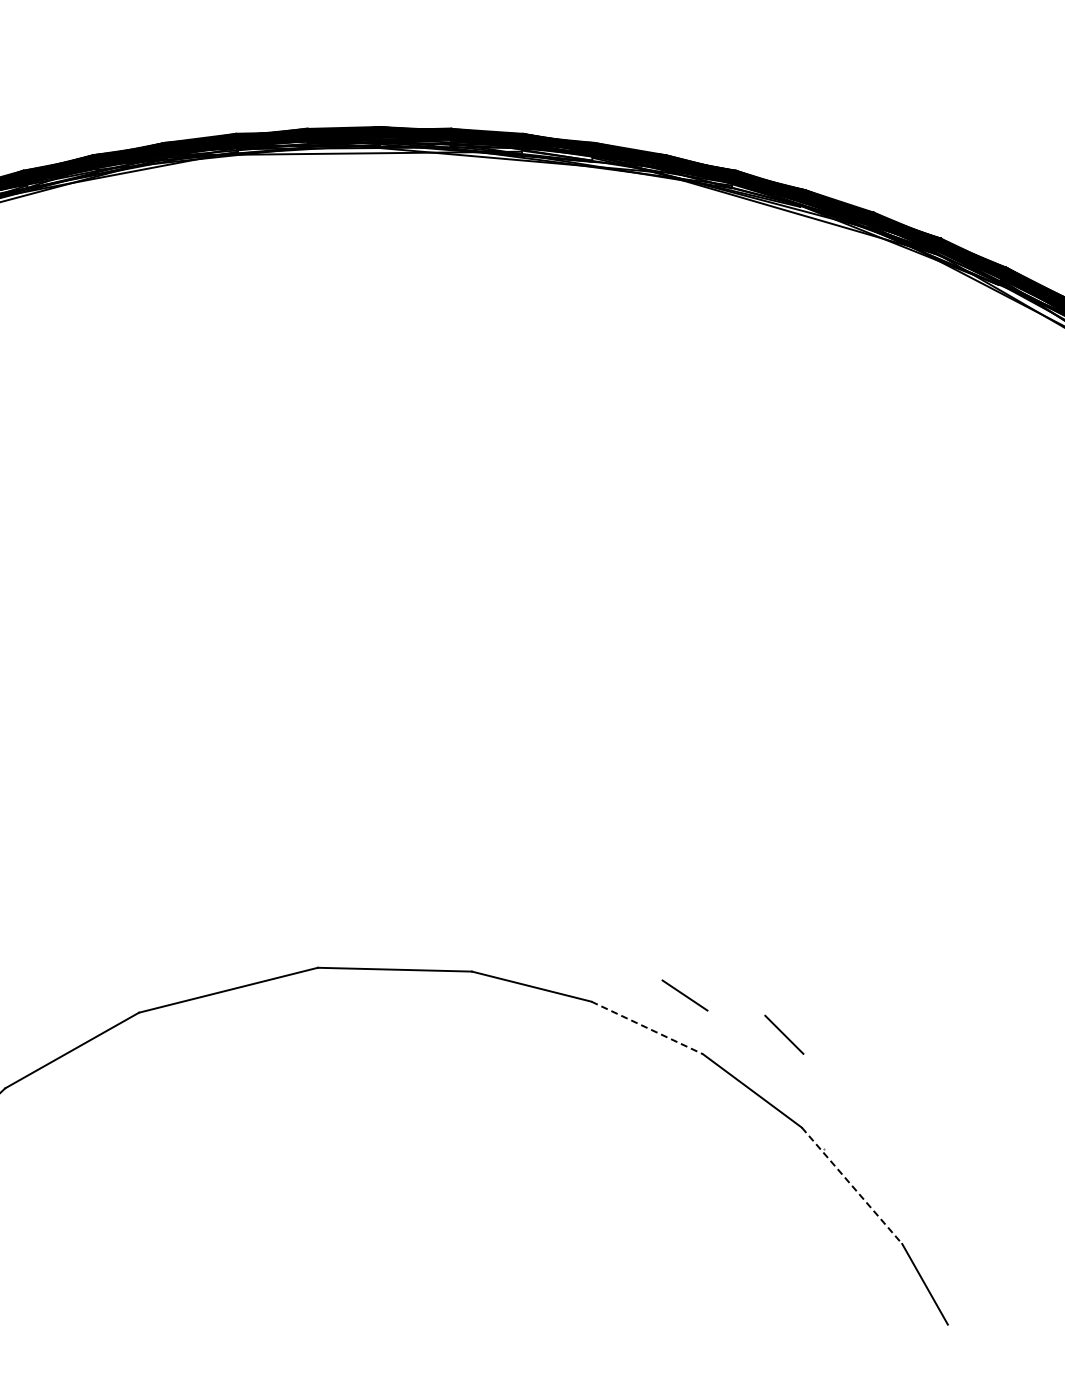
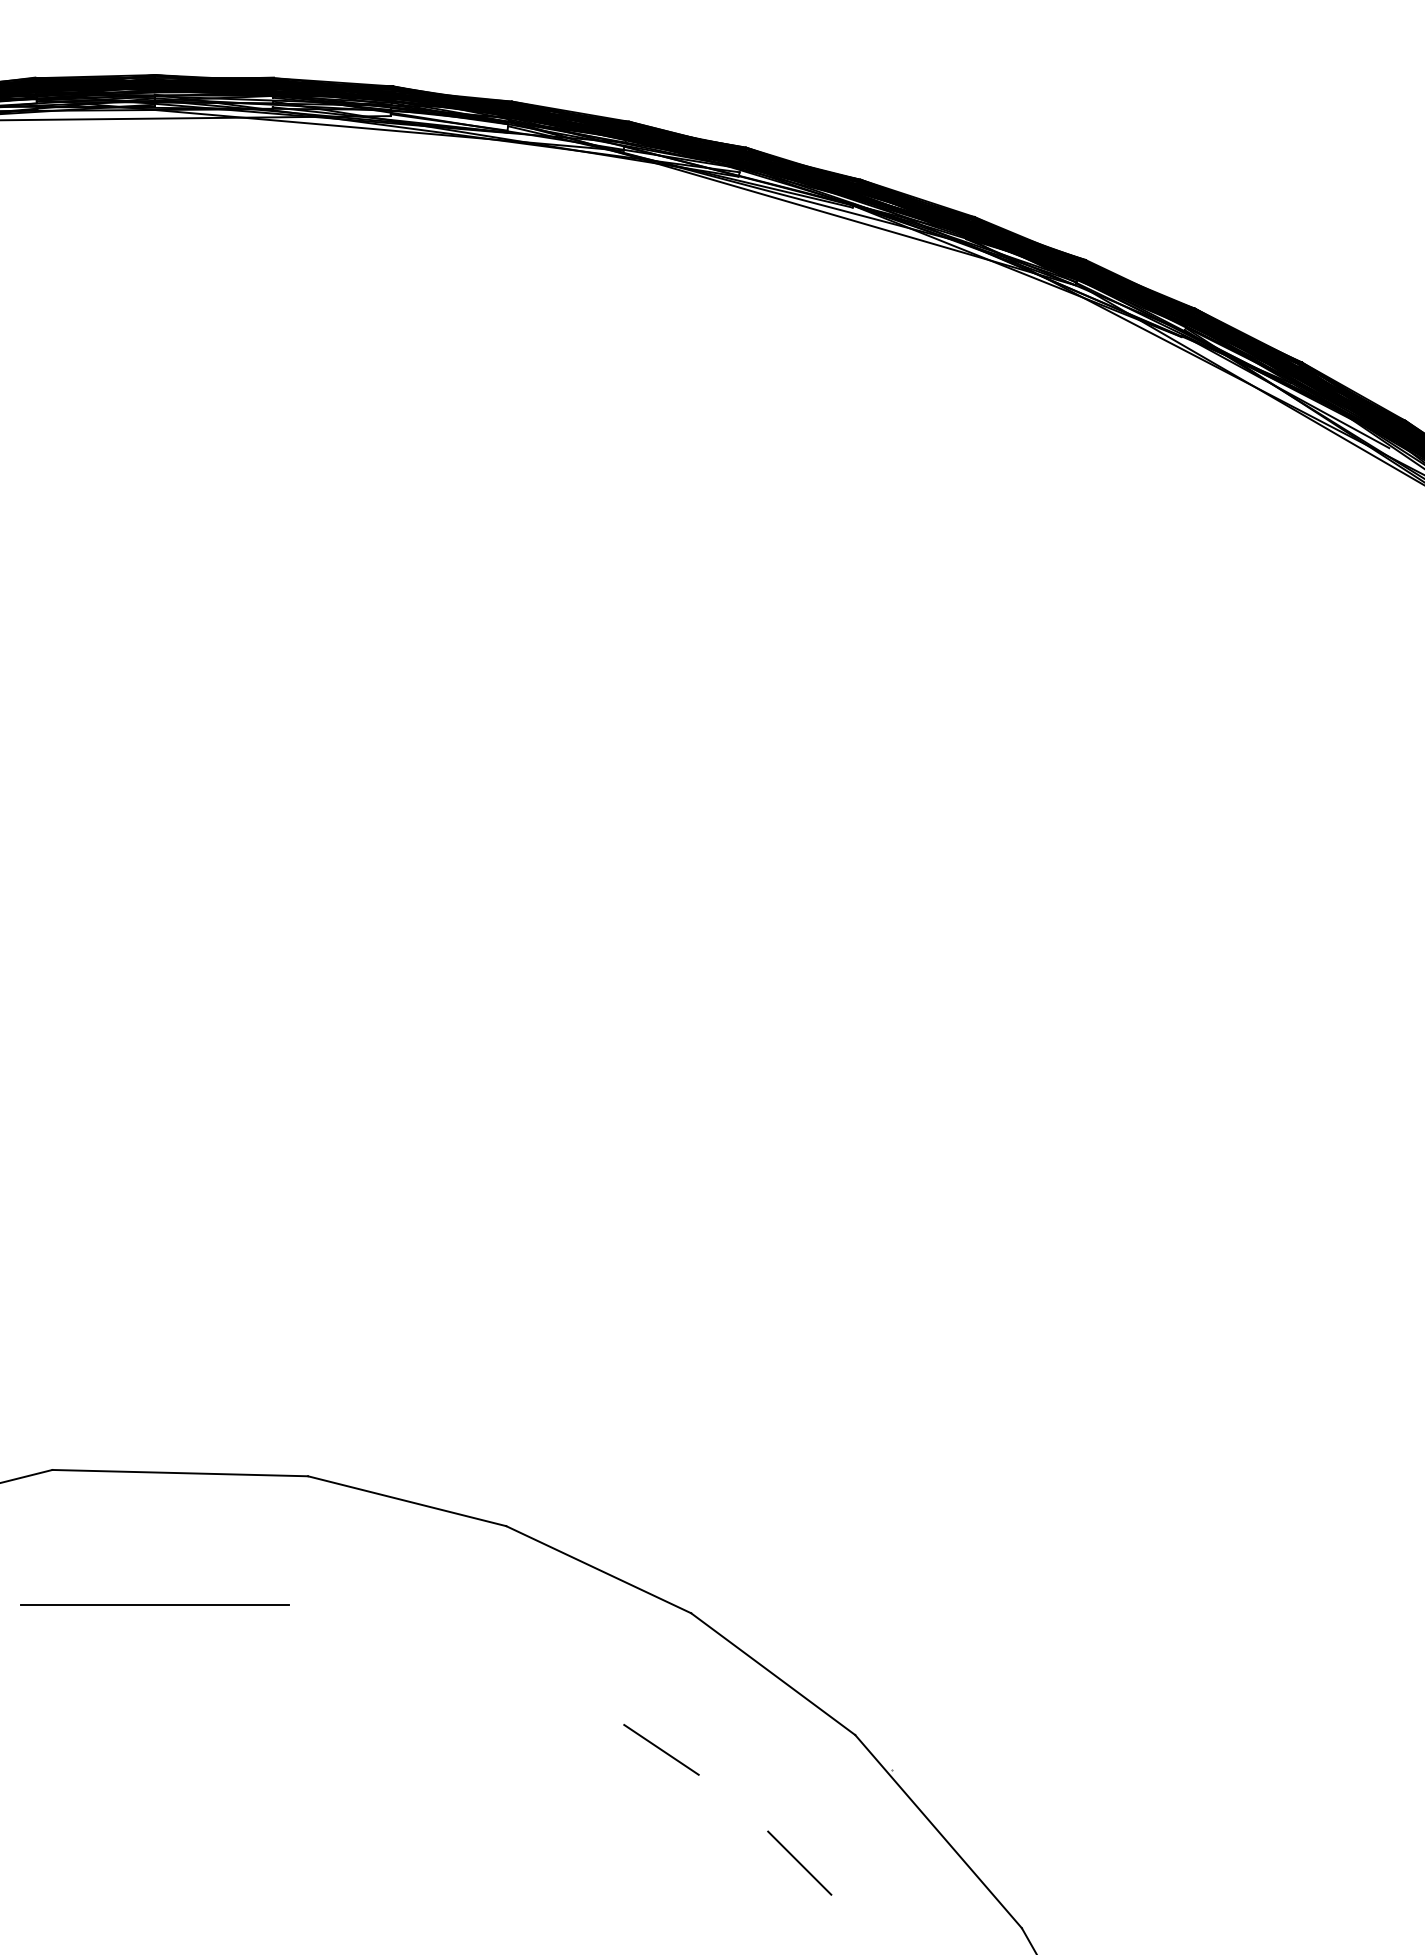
line: (684, 995) -> (660, 1749), moved
line: (647, 1027) -> (599, 1569), dashed -> solid
line: (784, 1034) -> (799, 1862), moved
line: (379, 1048) -> (154, 1603), added
line: (852, 1185) -> (939, 1831), dashed -> solid

